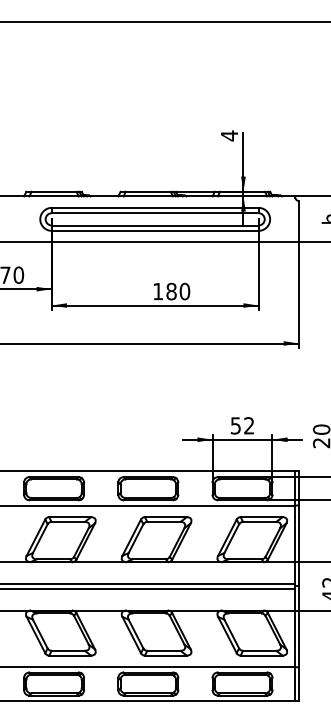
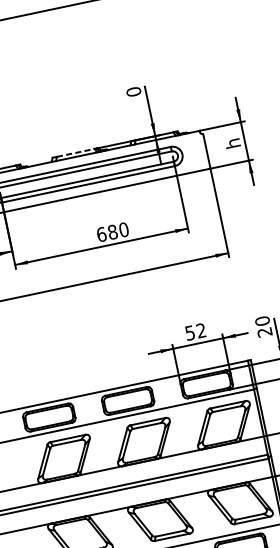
text: (229, 135) -> (133, 91), 4 -> 0
line: (148, 191) -> (75, 152), solid -> dashed
text: (158, 291) -> (101, 234), 180 -> 680

